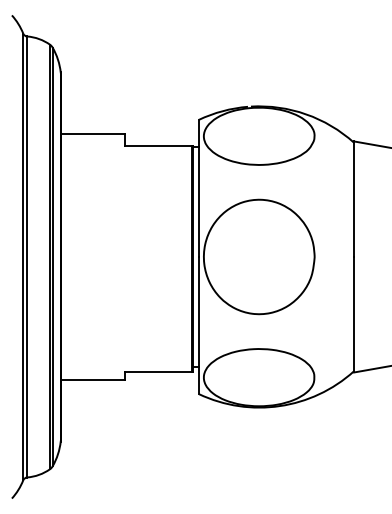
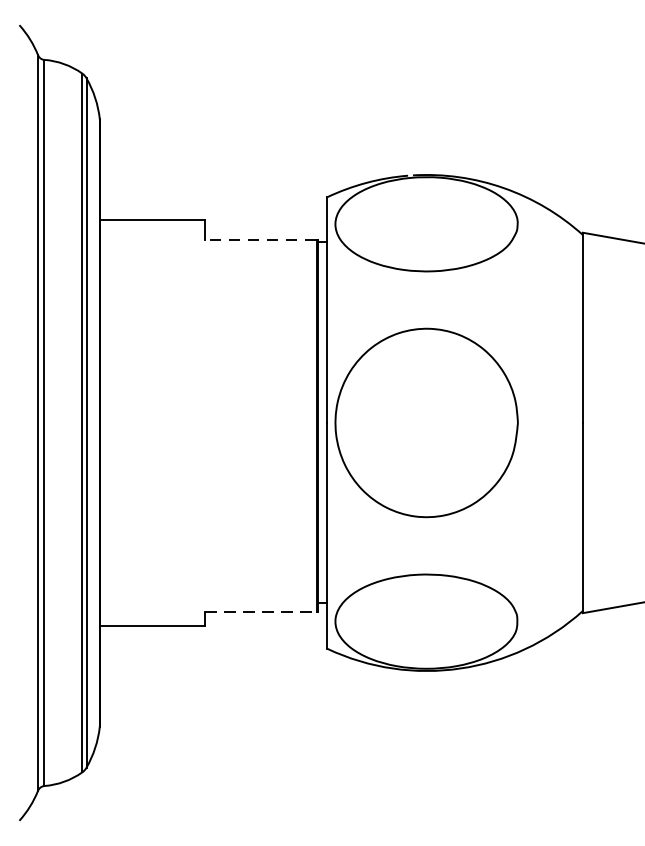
line: (158, 145) -> (260, 239), solid -> dashed
line: (158, 371) -> (260, 611), solid -> dashed

